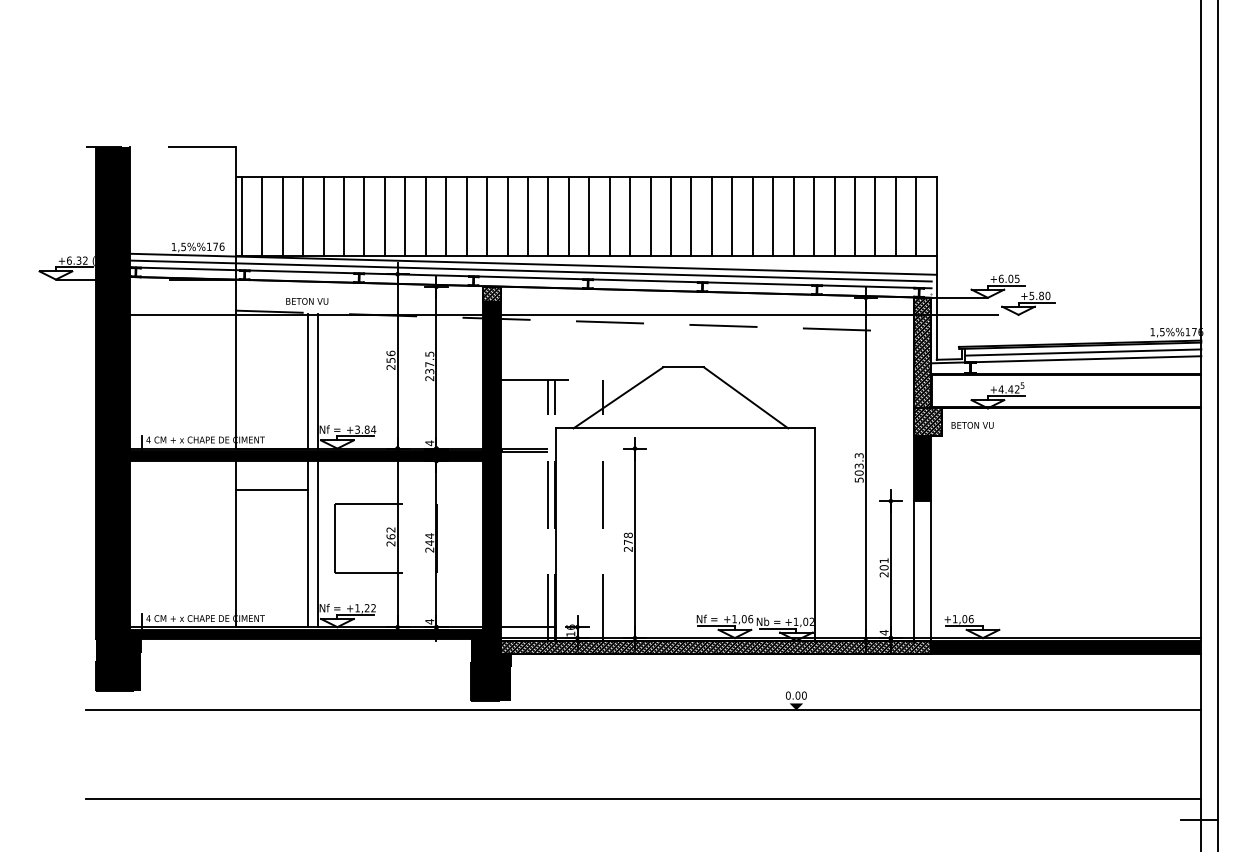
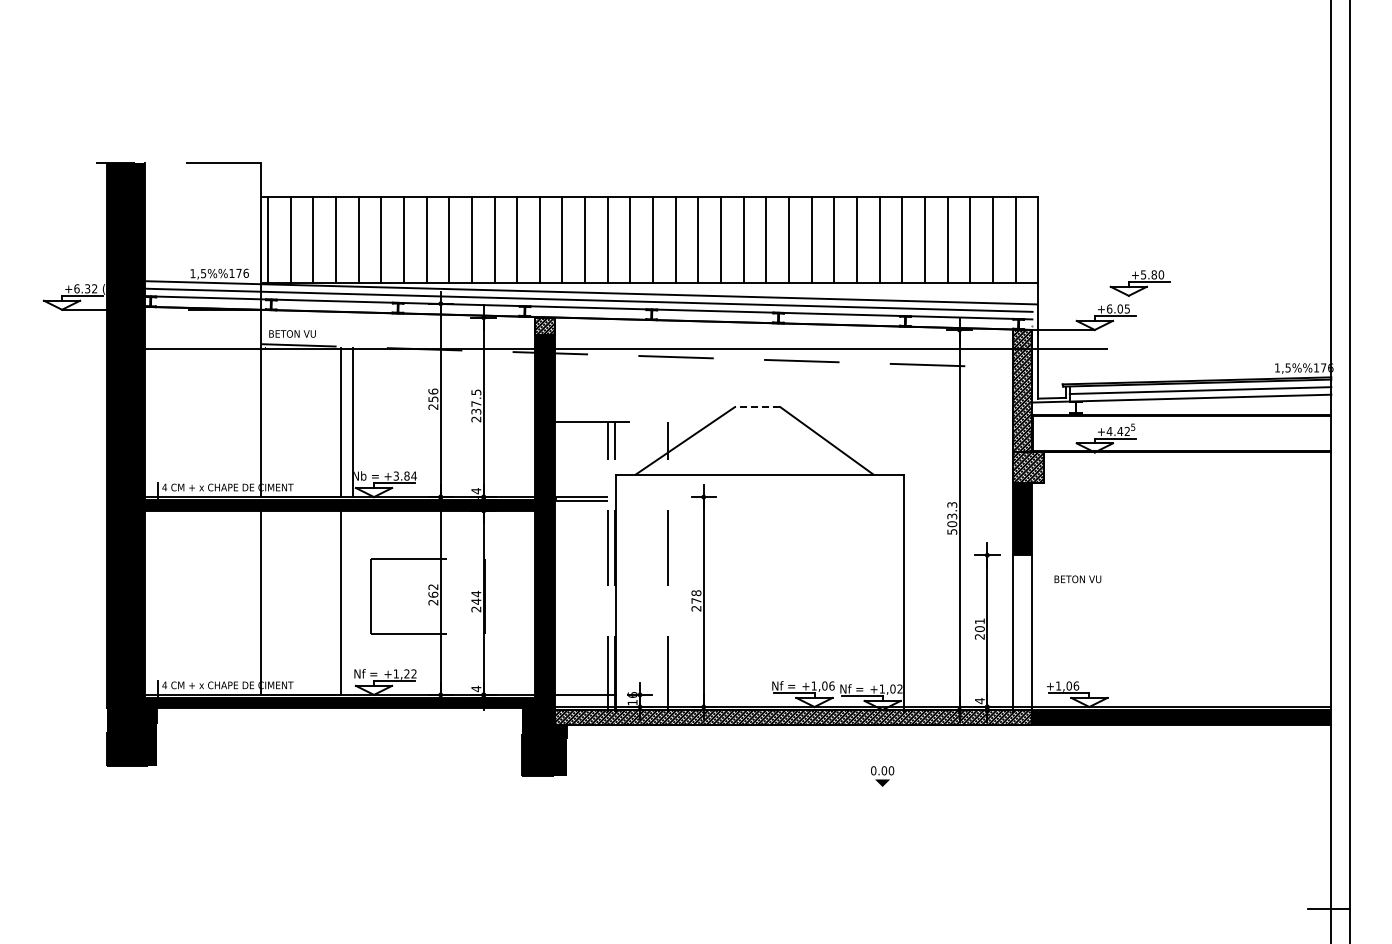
text: (307, 301) -> (292, 333), moved
part: (1028, 303) -> (1139, 283), moved
line: (683, 367) -> (757, 407), solid -> dashed
text: (972, 425) -> (1077, 579), moved
text: (330, 429) -> (366, 475), Nf = -> Nb =
line: (272, 490) -> (301, 543), removed
line: (318, 543) -> (352, 602), removed
text: (768, 621) -> (851, 688), Nb = -> Nf =
line: (643, 710) -> (713, 787), removed
line: (643, 799) -> (713, 885), removed

